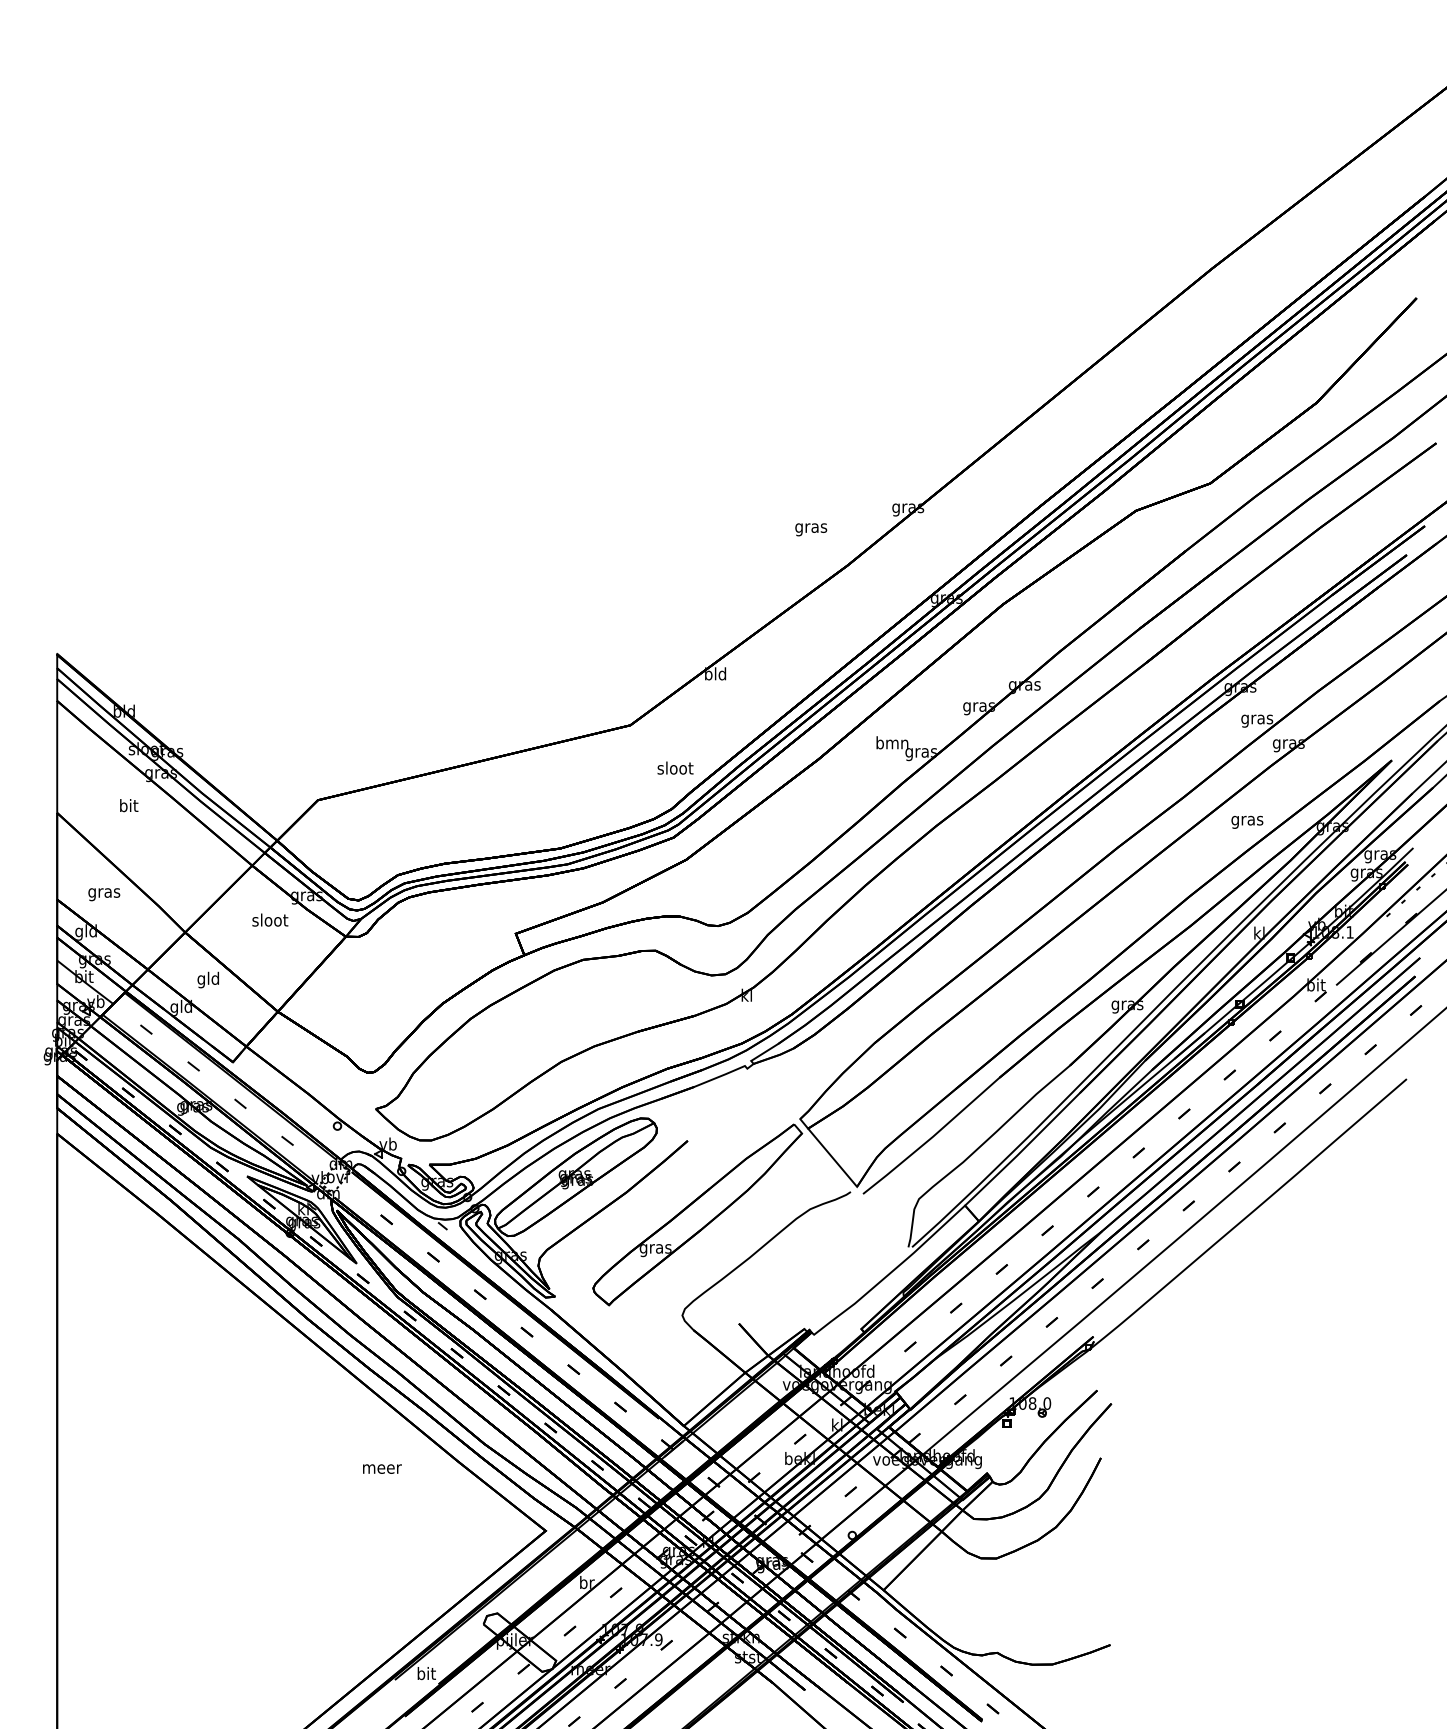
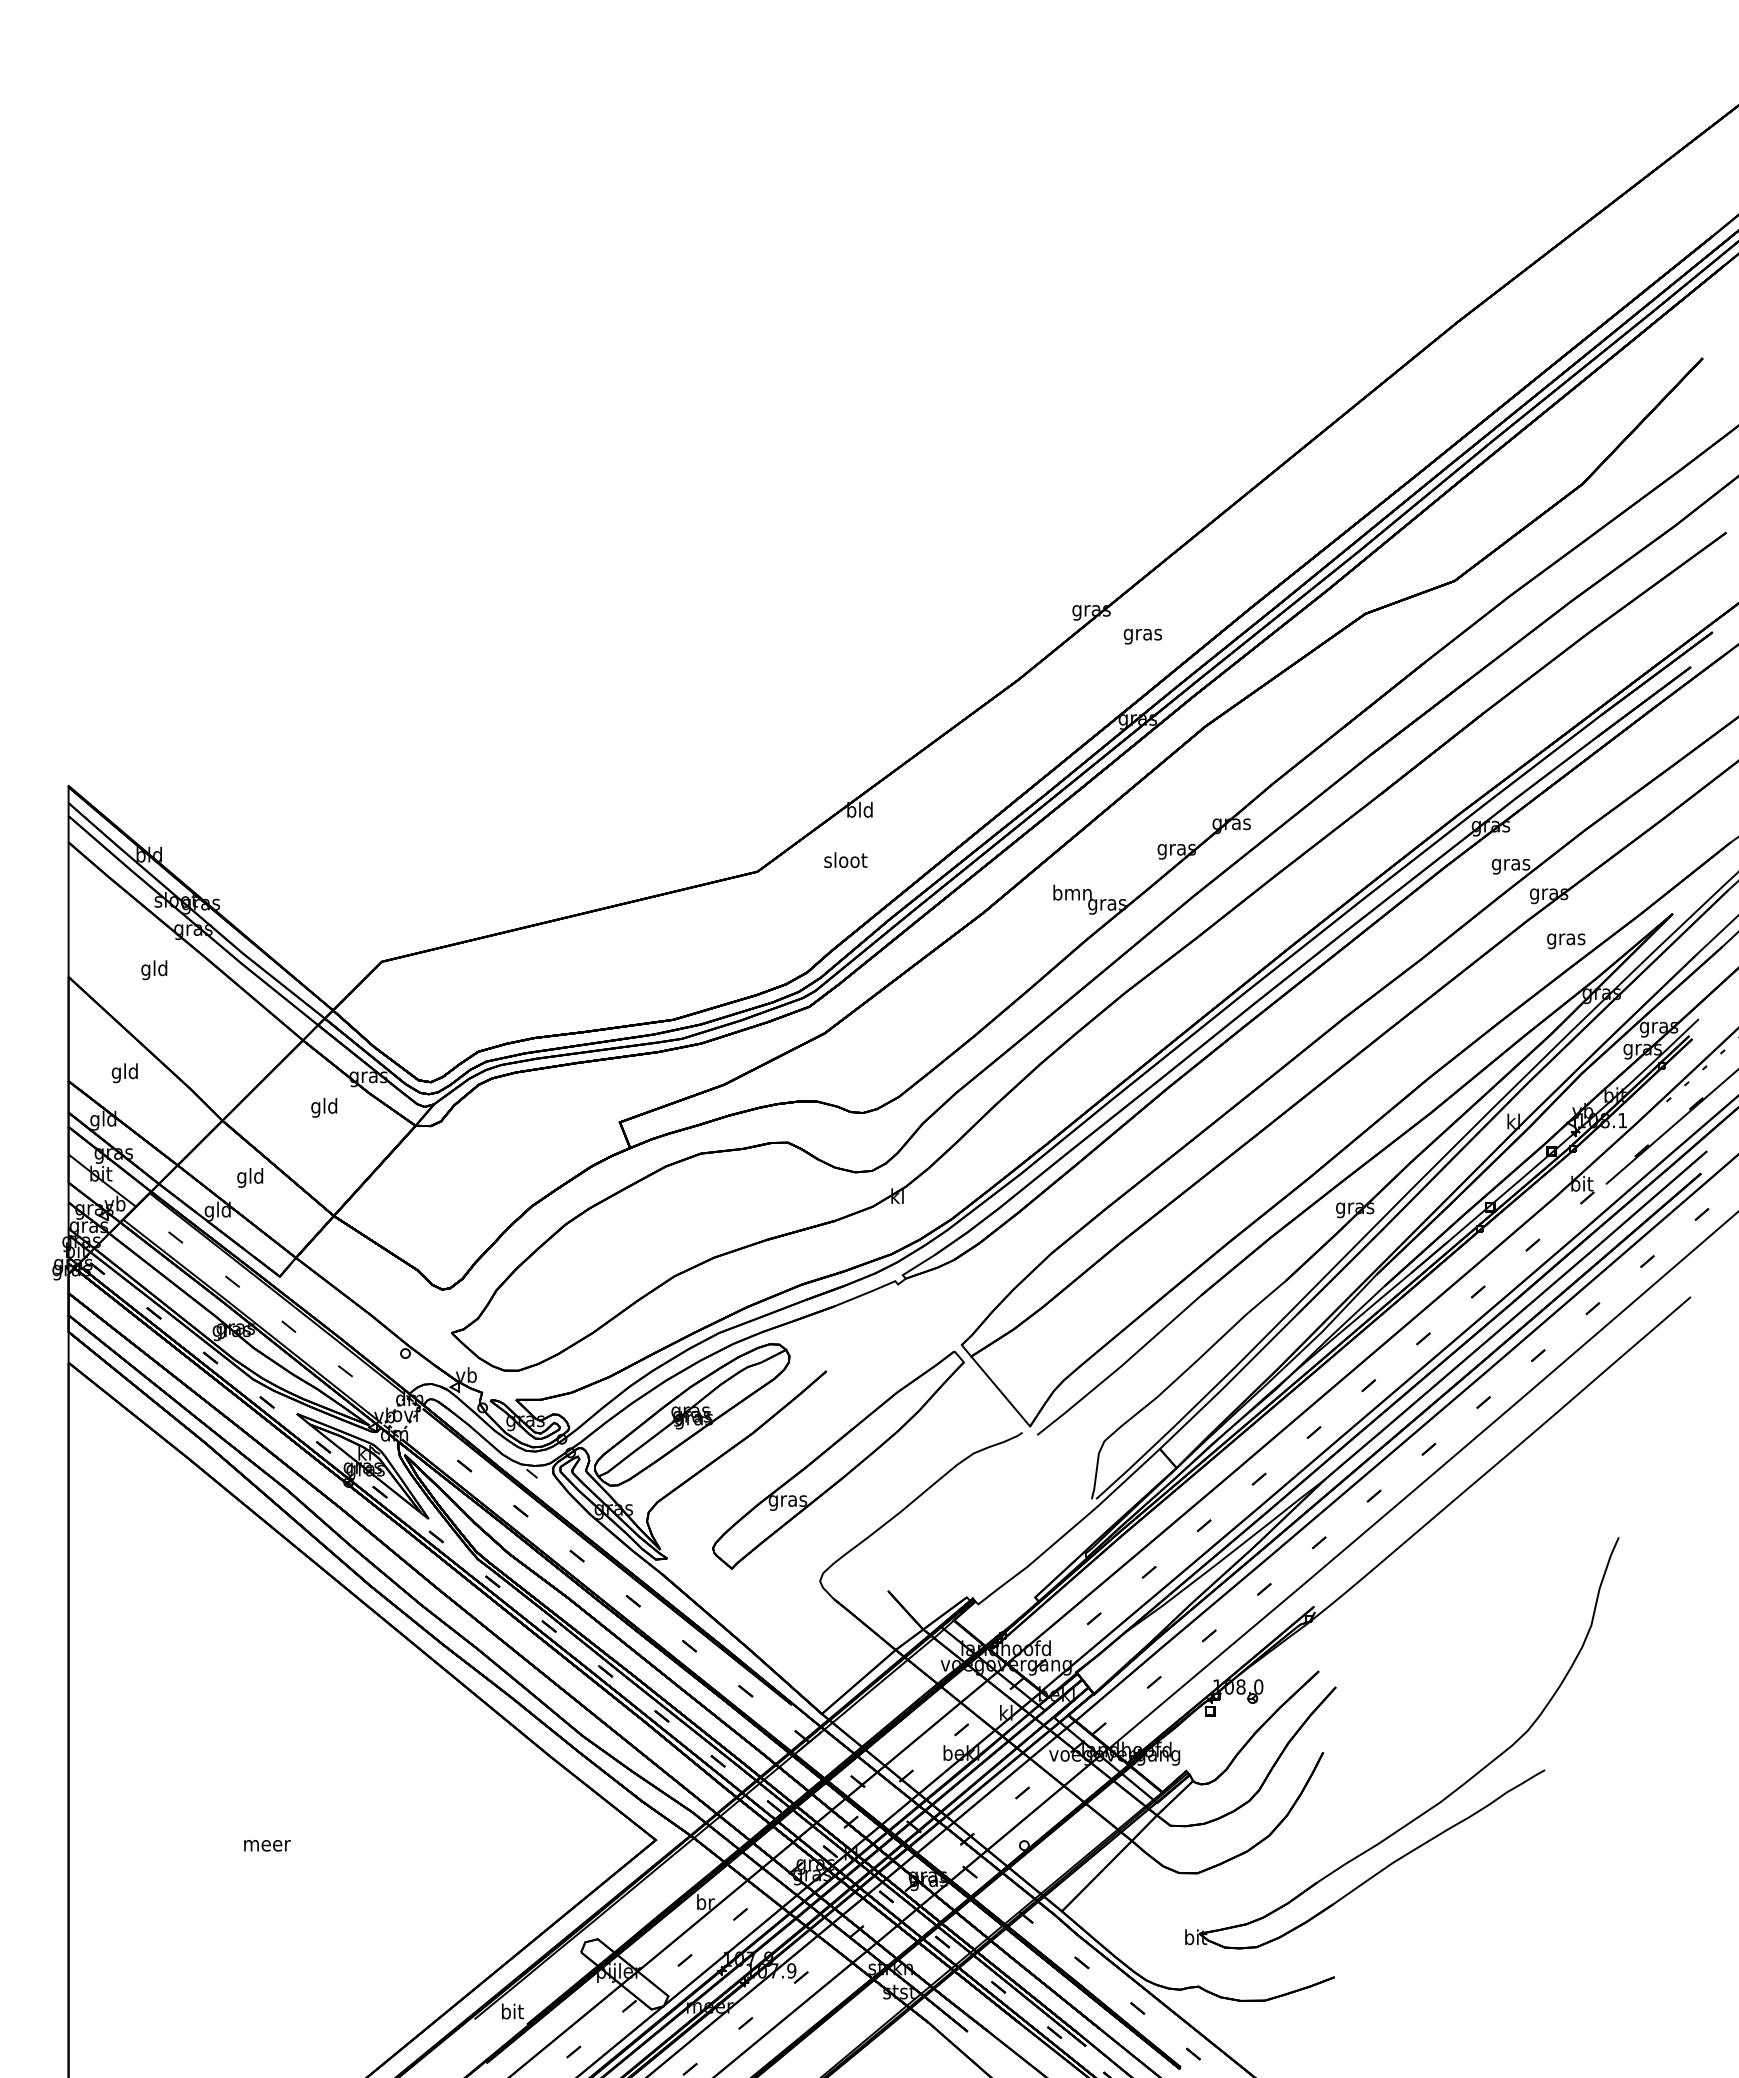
text: (810, 529) -> (1142, 636), moved
text: (675, 768) -> (845, 860), moved
text: (128, 807) -> (154, 970), bit -> gld
text: (1247, 822) -> (1566, 941), moved
text: (104, 893) -> (125, 1073), gras -> gld
text: (270, 921) -> (324, 1107), sloot -> gld
text: (382, 1468) -> (267, 1845), moved
part: (1201, 1496) -> (1443, 1798), added

